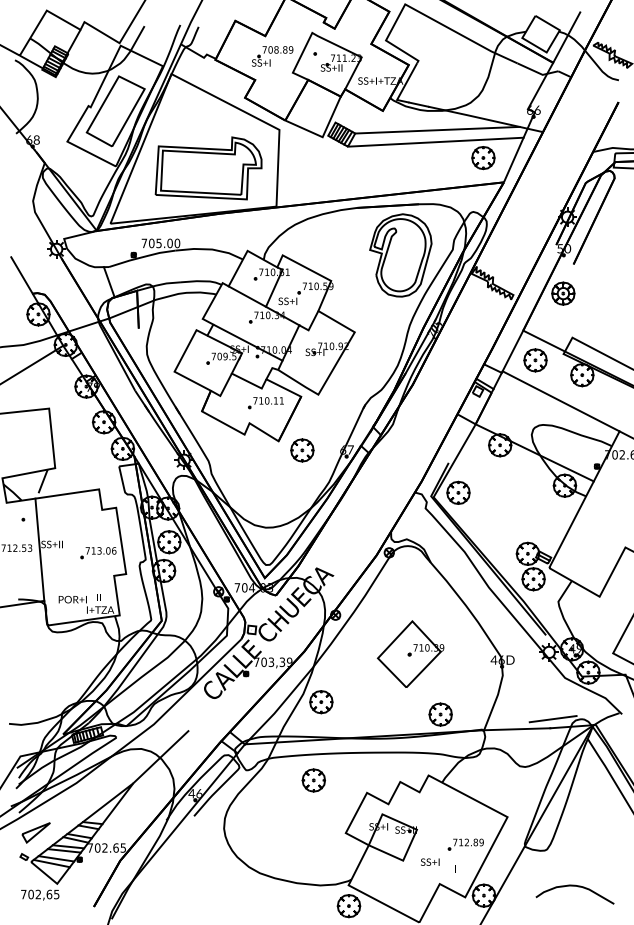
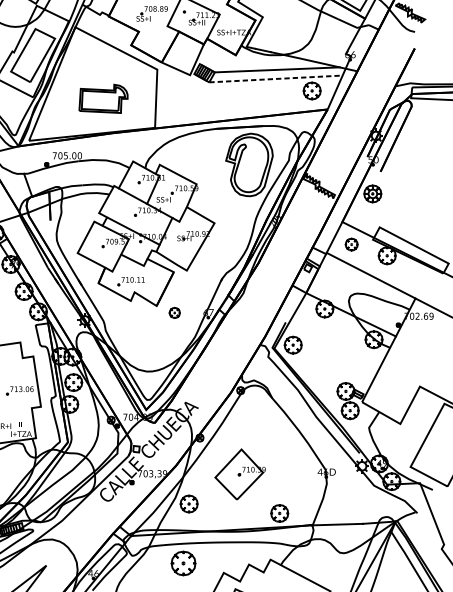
line: (435, 142) -> (275, 79), solid -> dashed
part: (208, 168) -> (103, 98), size x0.6
part: (535, 360) -> (351, 244), size x0.7
part: (265, 403) -> (130, 281), moved
part: (302, 450) -> (174, 313), size x0.6
part: (410, 653) -> (240, 473), moved
line: (552, 719) -> (364, 517), removed
line: (160, 757) -> (67, 546), removed
part: (313, 780) -> (183, 563), size x1.4

